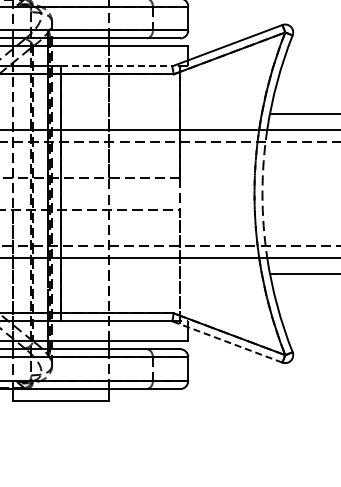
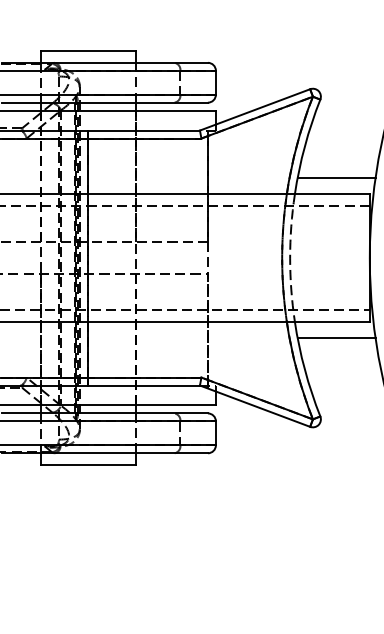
line: (116, 66) -> (144, 130), dashed -> solid
line: (227, 342) -> (255, 406), dashed -> solid

